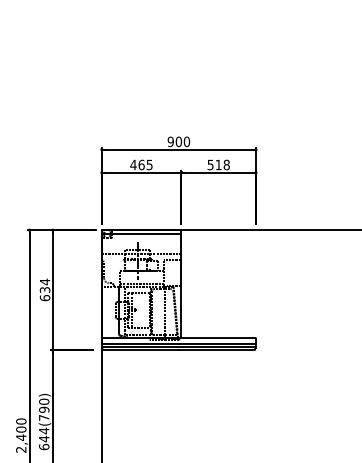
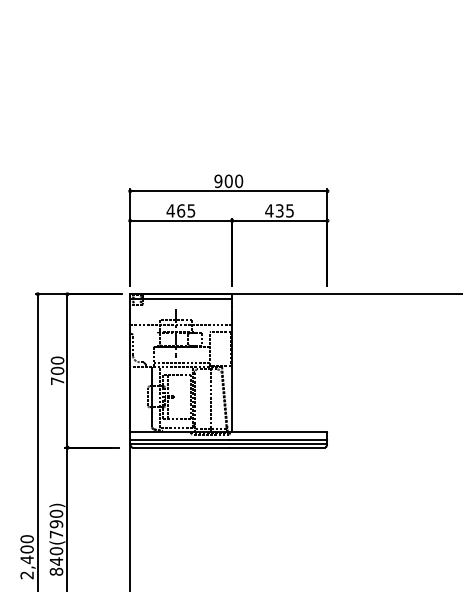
text: (218, 164) -> (279, 210), 518 -> 435
text: (44, 289) -> (56, 370), 634 -> 700
text: (44, 438) -> (56, 560), 644(790) -> 840(790)

